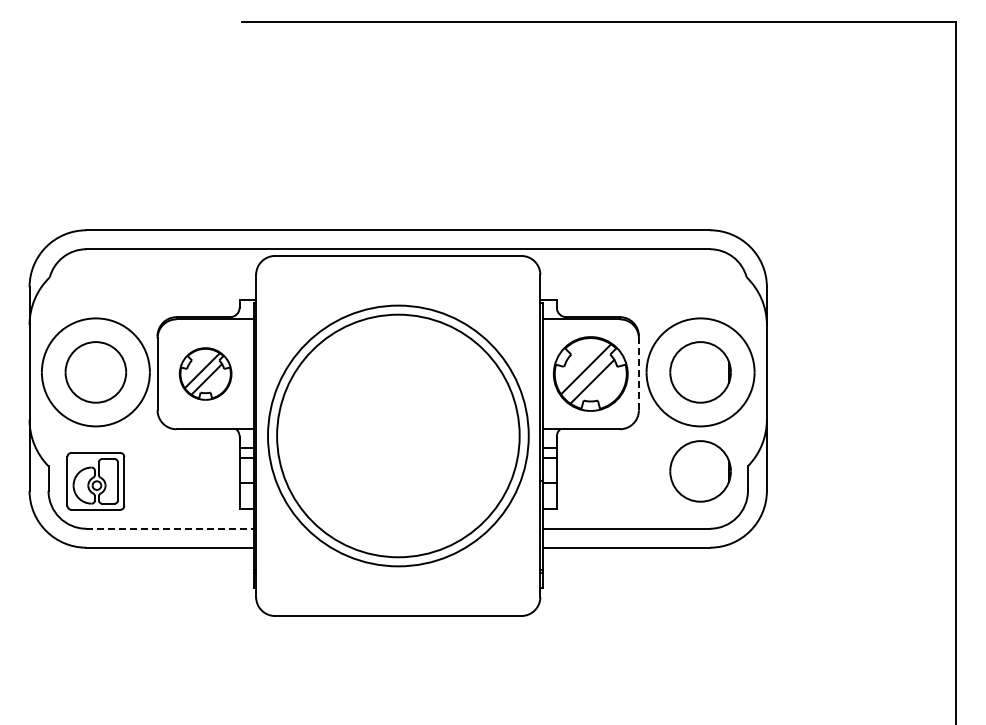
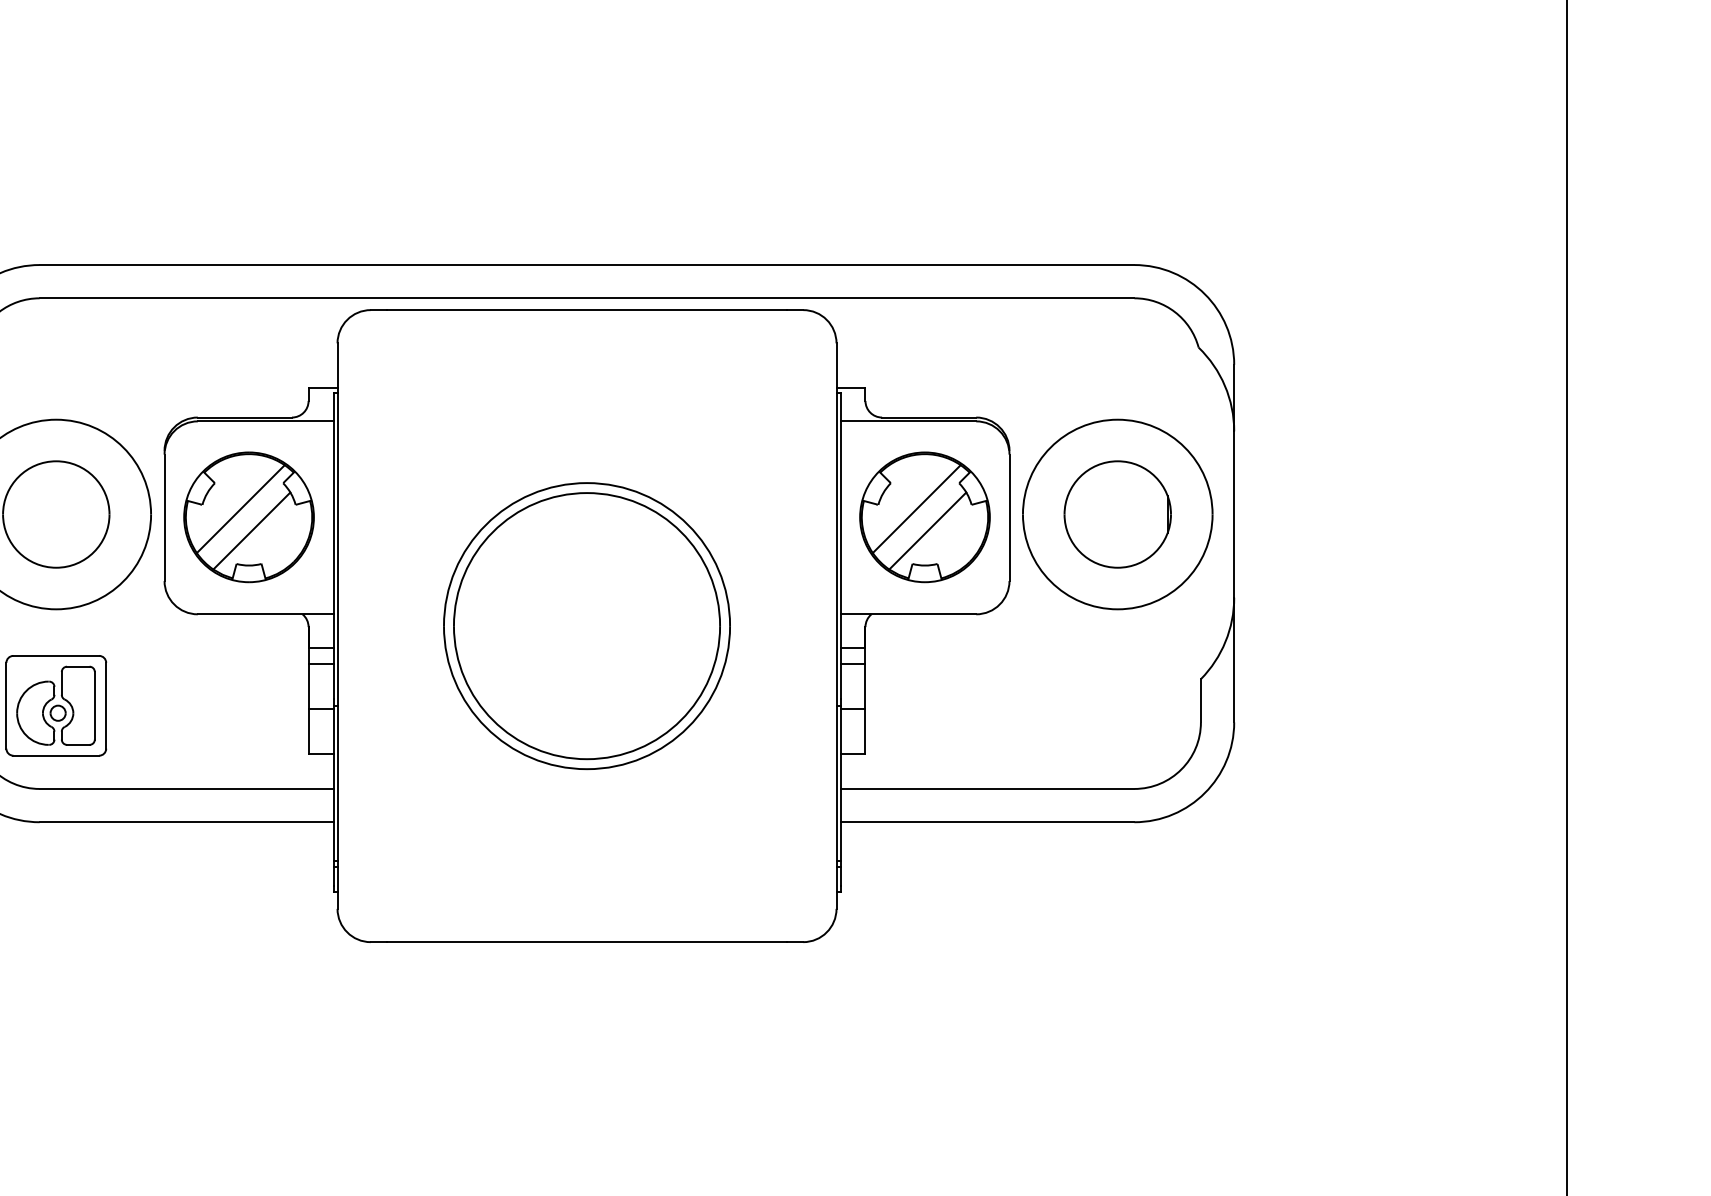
part: (205, 373) -> (248, 516), size x1.43
line: (638, 373) -> (1008, 516), dashed -> solid
part: (397, 435) -> (585, 625), size x0.62
part: (700, 471) -> (1117, 688), removed
line: (170, 528) -> (187, 788), dashed -> solid

